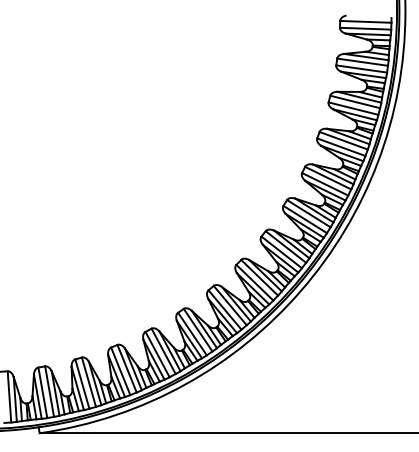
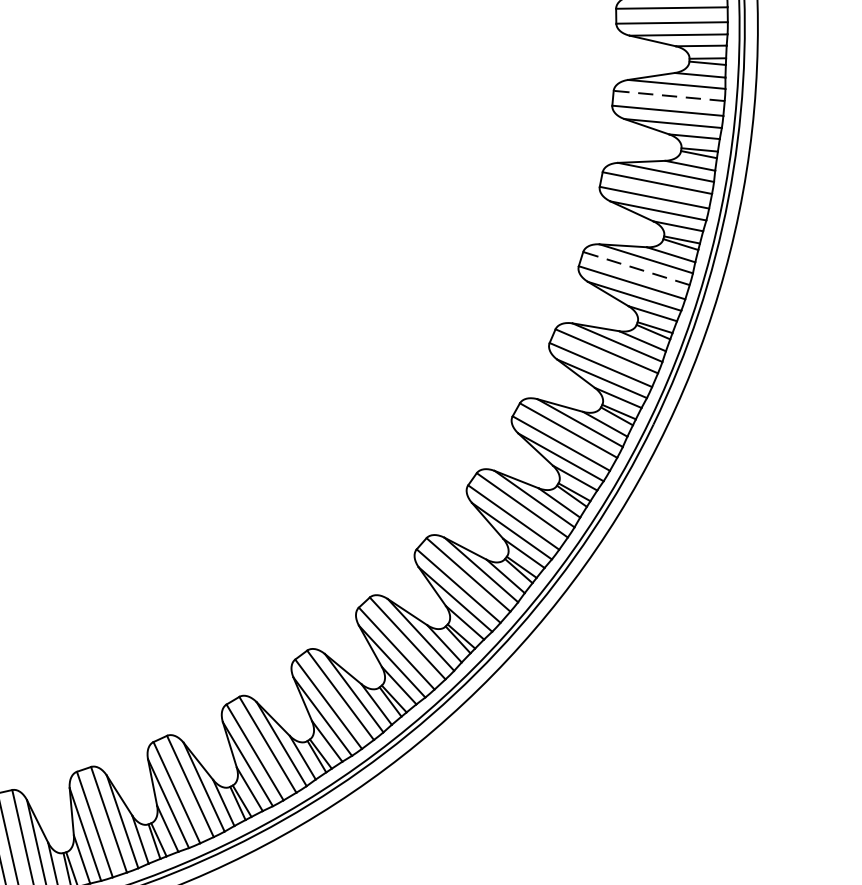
line: (362, 62) -> (668, 96), solid -> dashed
line: (343, 140) -> (636, 267), solid -> dashed

